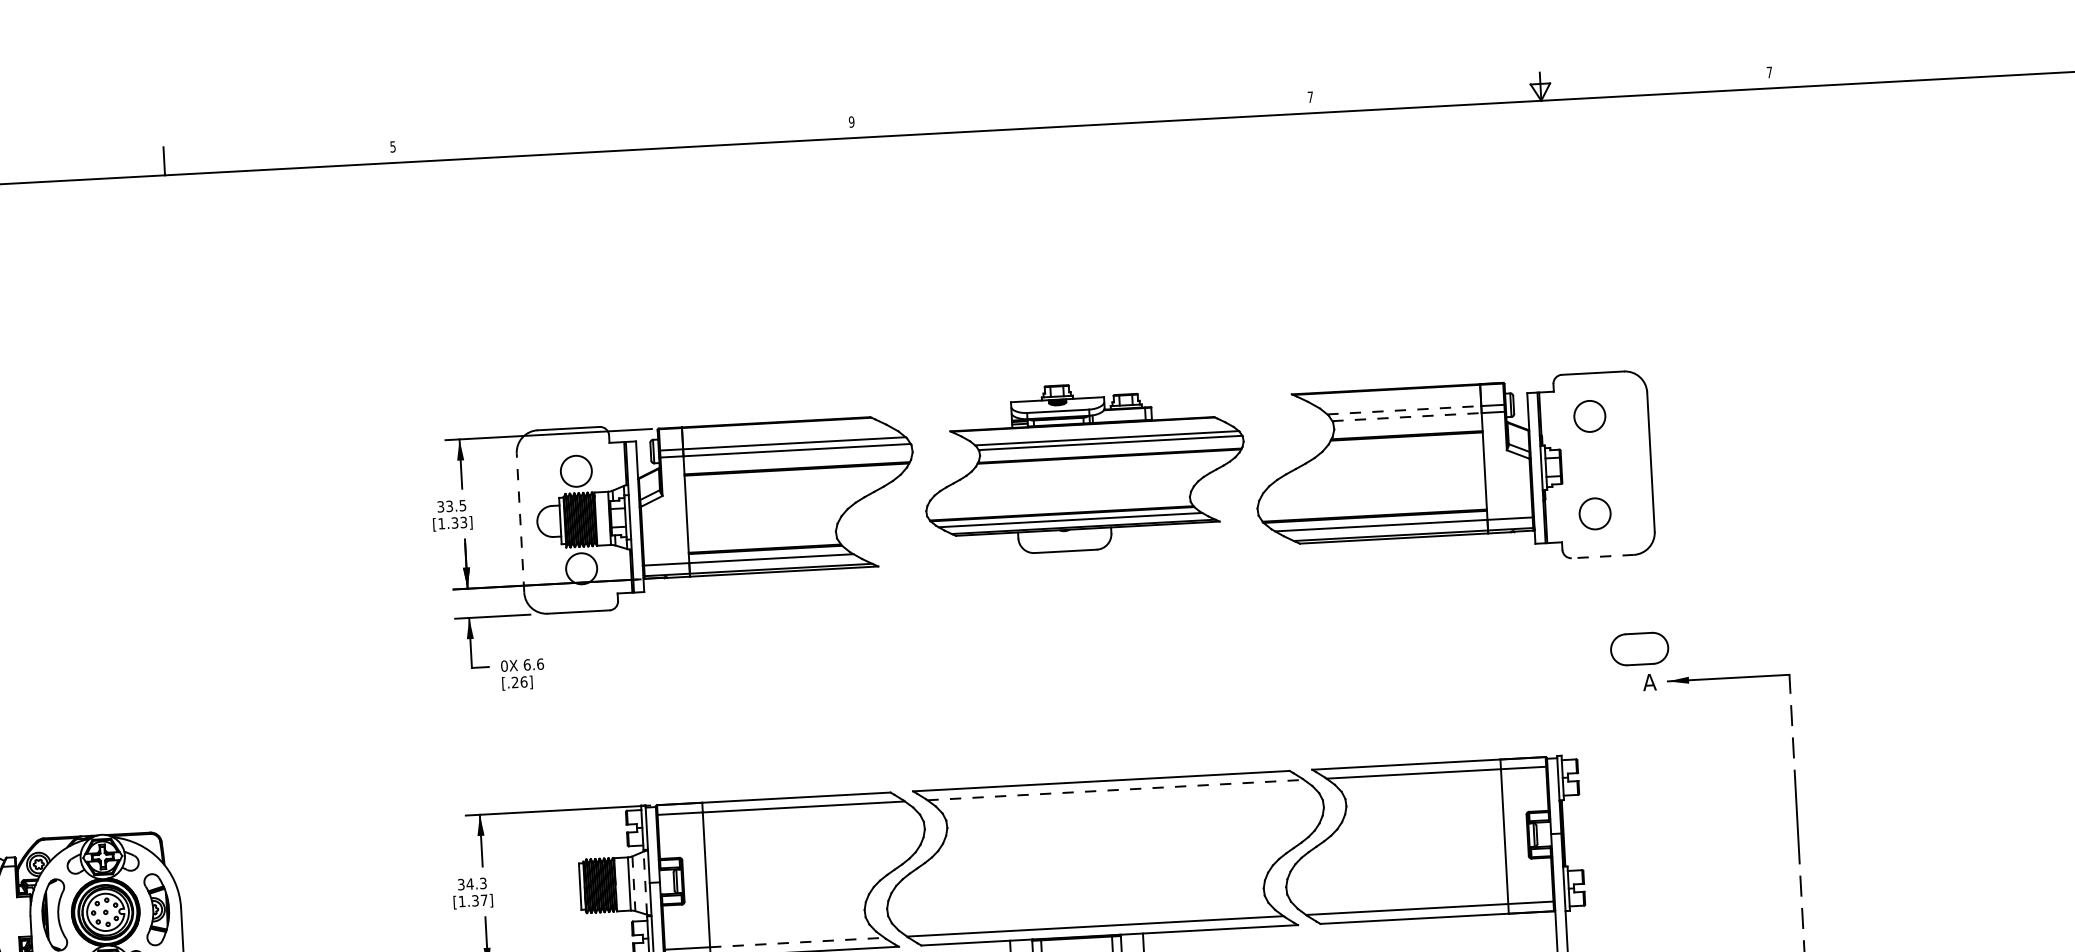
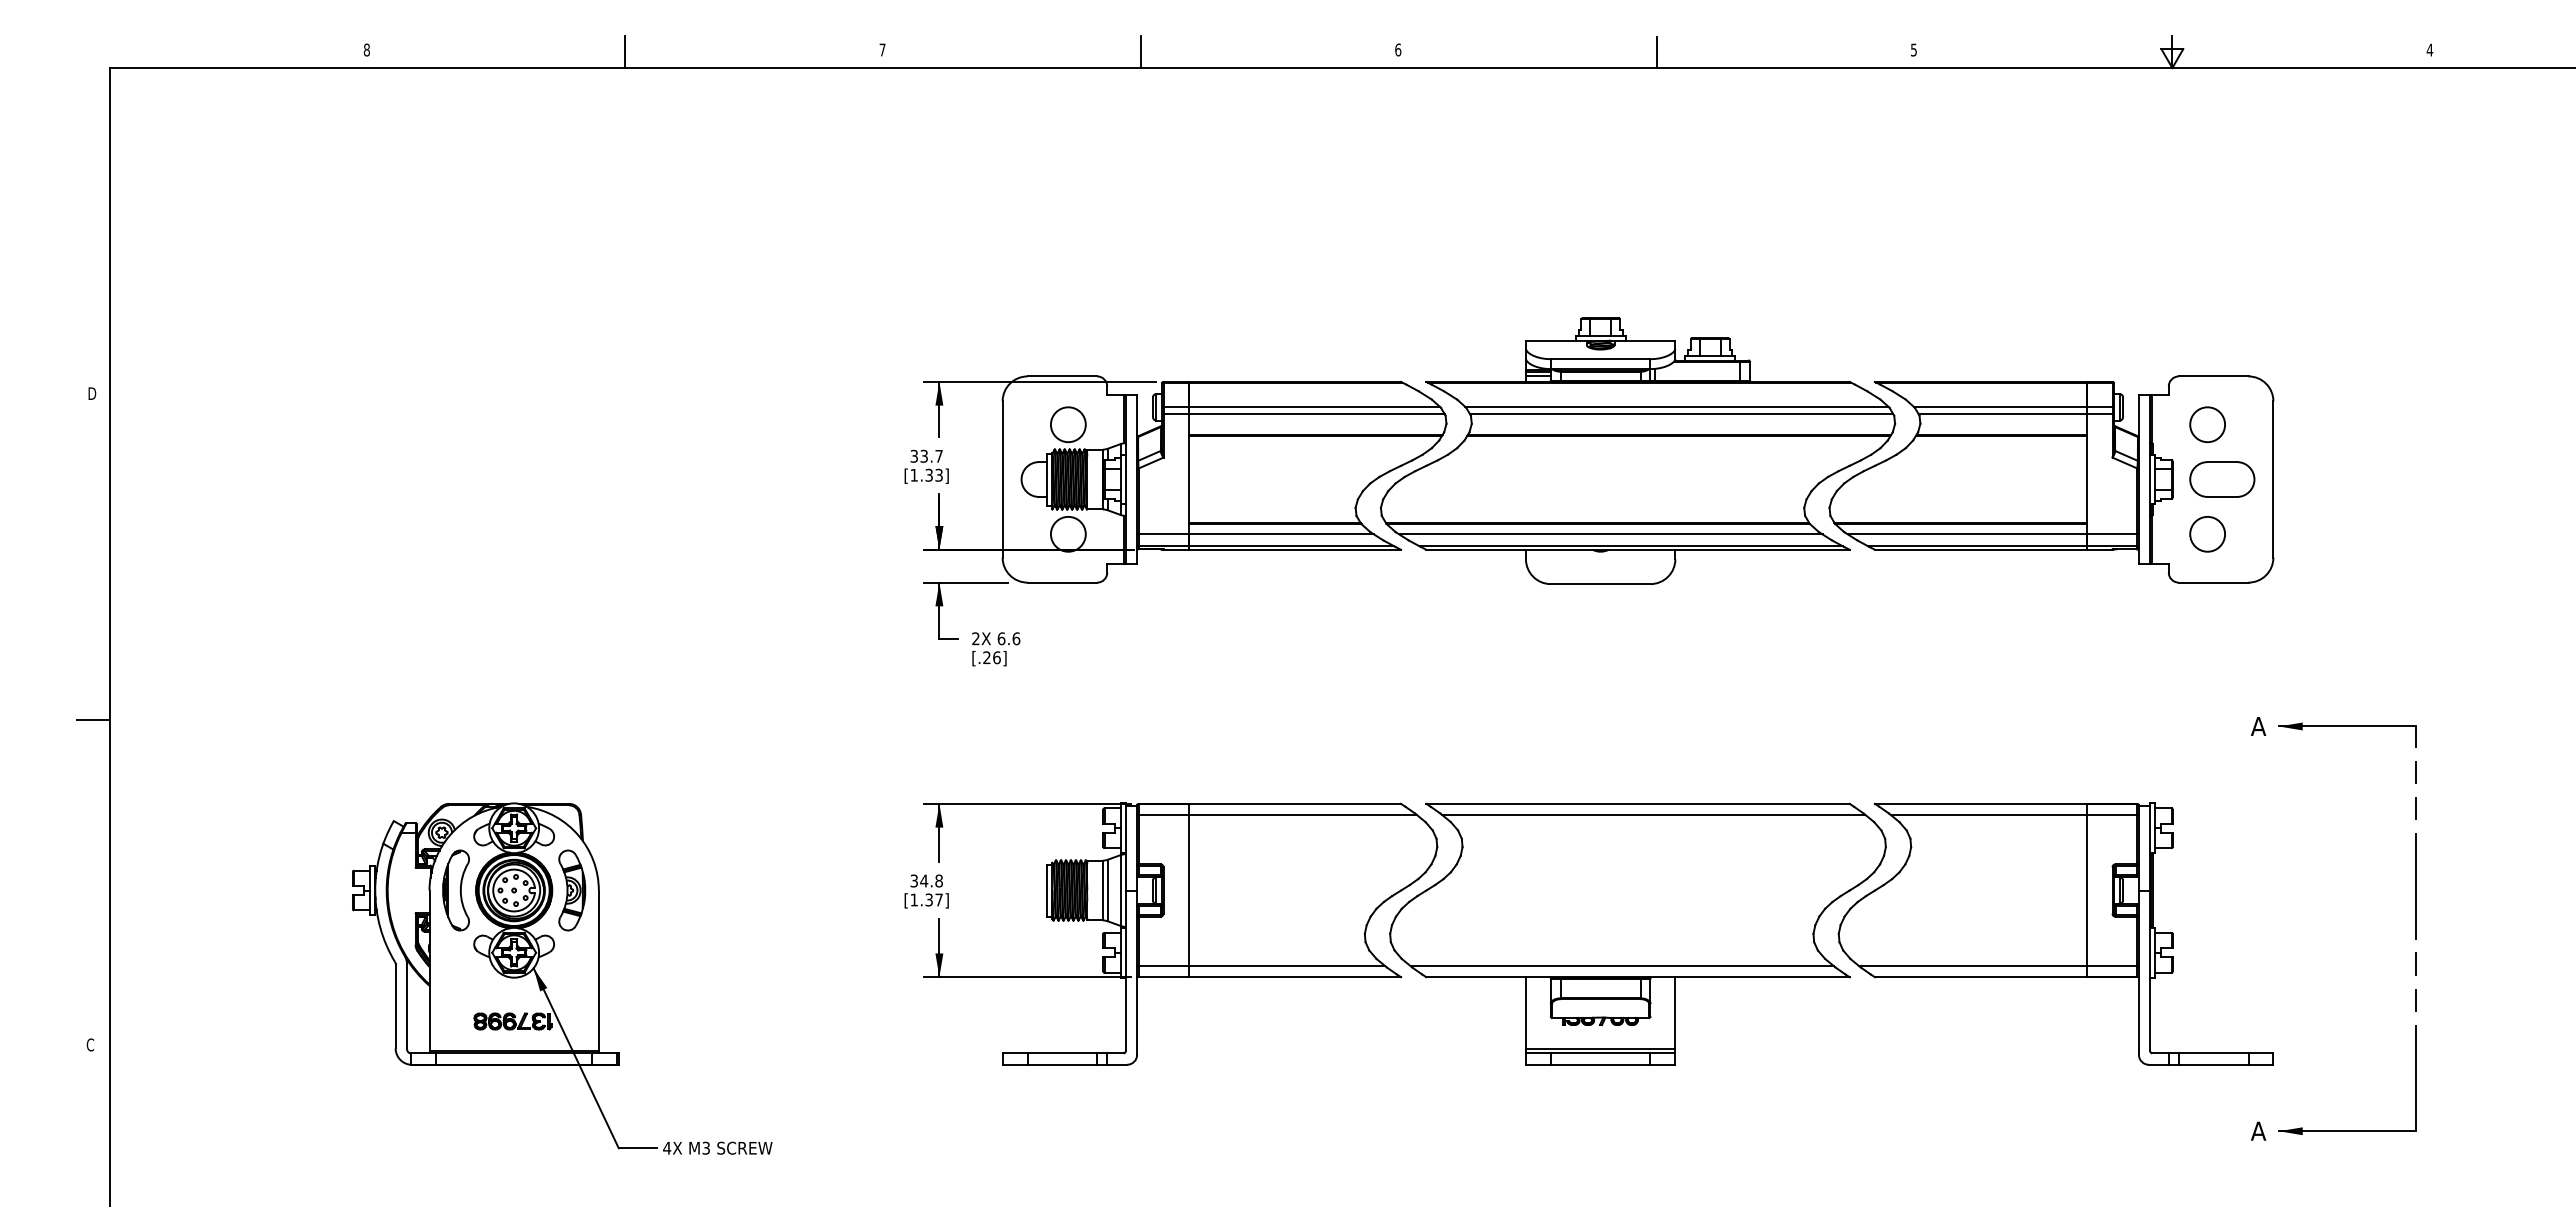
text: (1769, 71) -> (2429, 49), 7 -> 4
text: (1310, 96) -> (1913, 49), 7 -> 5
line: (1081, 111) -> (1656, 52), added
text: (851, 121) -> (1398, 49), 9 -> 6
line: (623, 136) -> (1141, 52), added
text: (392, 146) -> (882, 49), 5 -> 7
line: (1404, 410) -> (2000, 406), dashed -> solid
line: (1406, 417) -> (2002, 414), dashed -> solid
part: (1084, 466) -> (1638, 450), size x1.43
text: (462, 505) -> (938, 456), 33.5 -> 33.7
line: (520, 523) -> (1002, 479), dashed -> solid
line: (1602, 556) -> (2213, 582), dashed -> solid
part: (1639, 649) -> (2222, 479), moved
text: (504, 665) -> (975, 638), 0X -> 2X
line: (1115, 789) -> (1653, 814), dashed -> solid
text: (482, 883) -> (938, 880), 34.3 -> 34.8
line: (633, 883) -> (1107, 890), dashed -> solid
line: (645, 883) -> (1120, 890), dashed -> solid
line: (797, 942) -> (1287, 966), dashed -> solid

